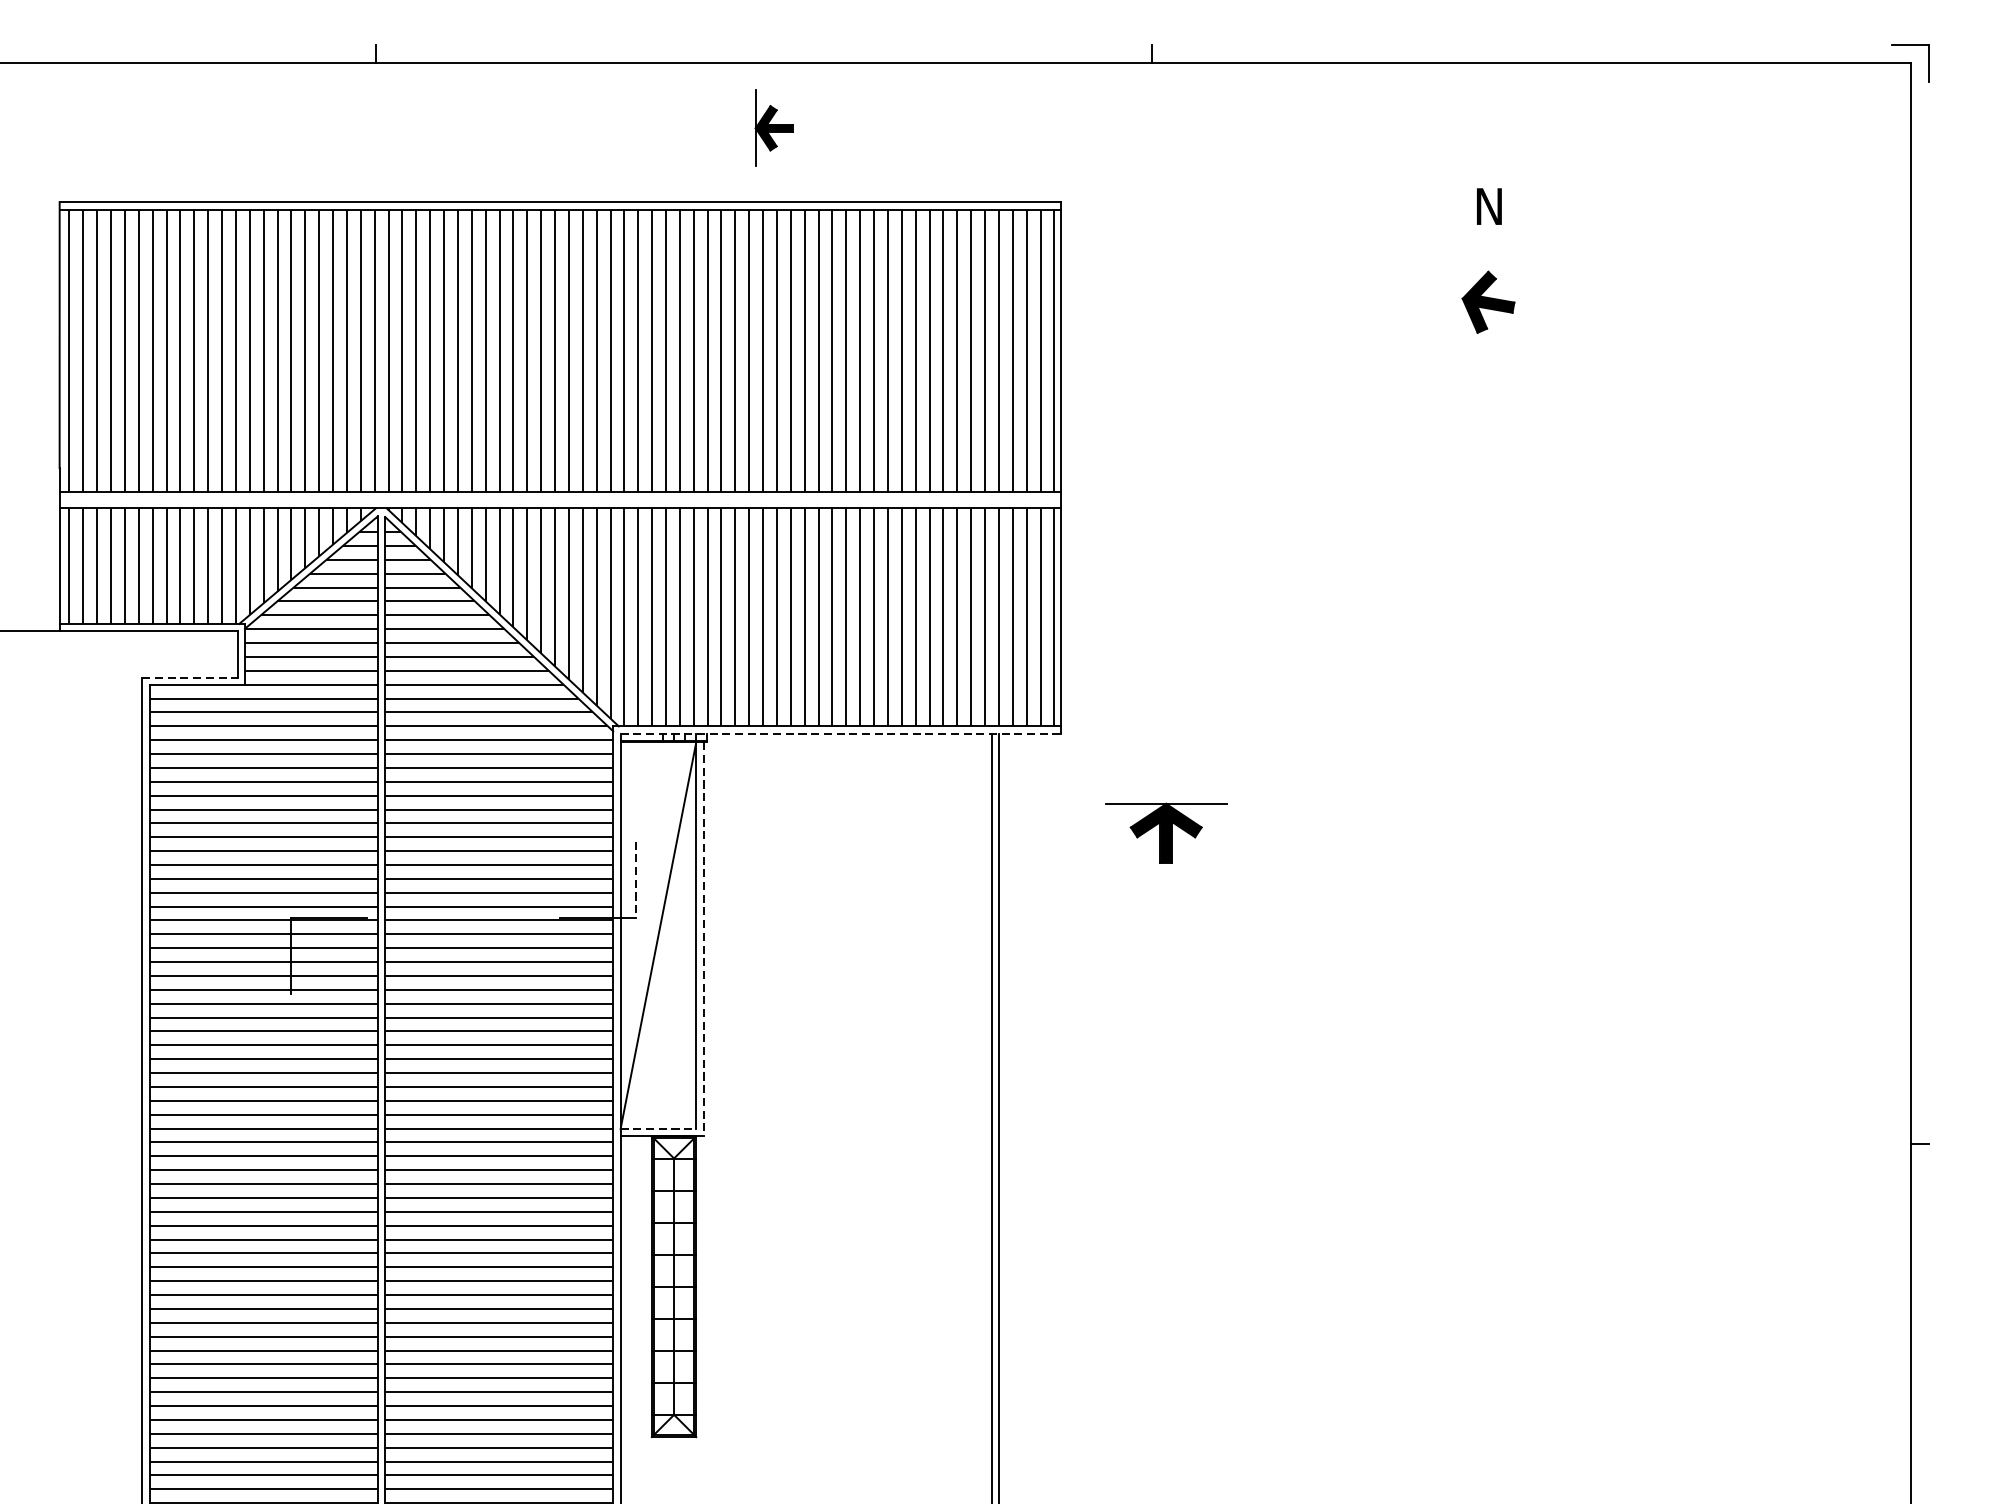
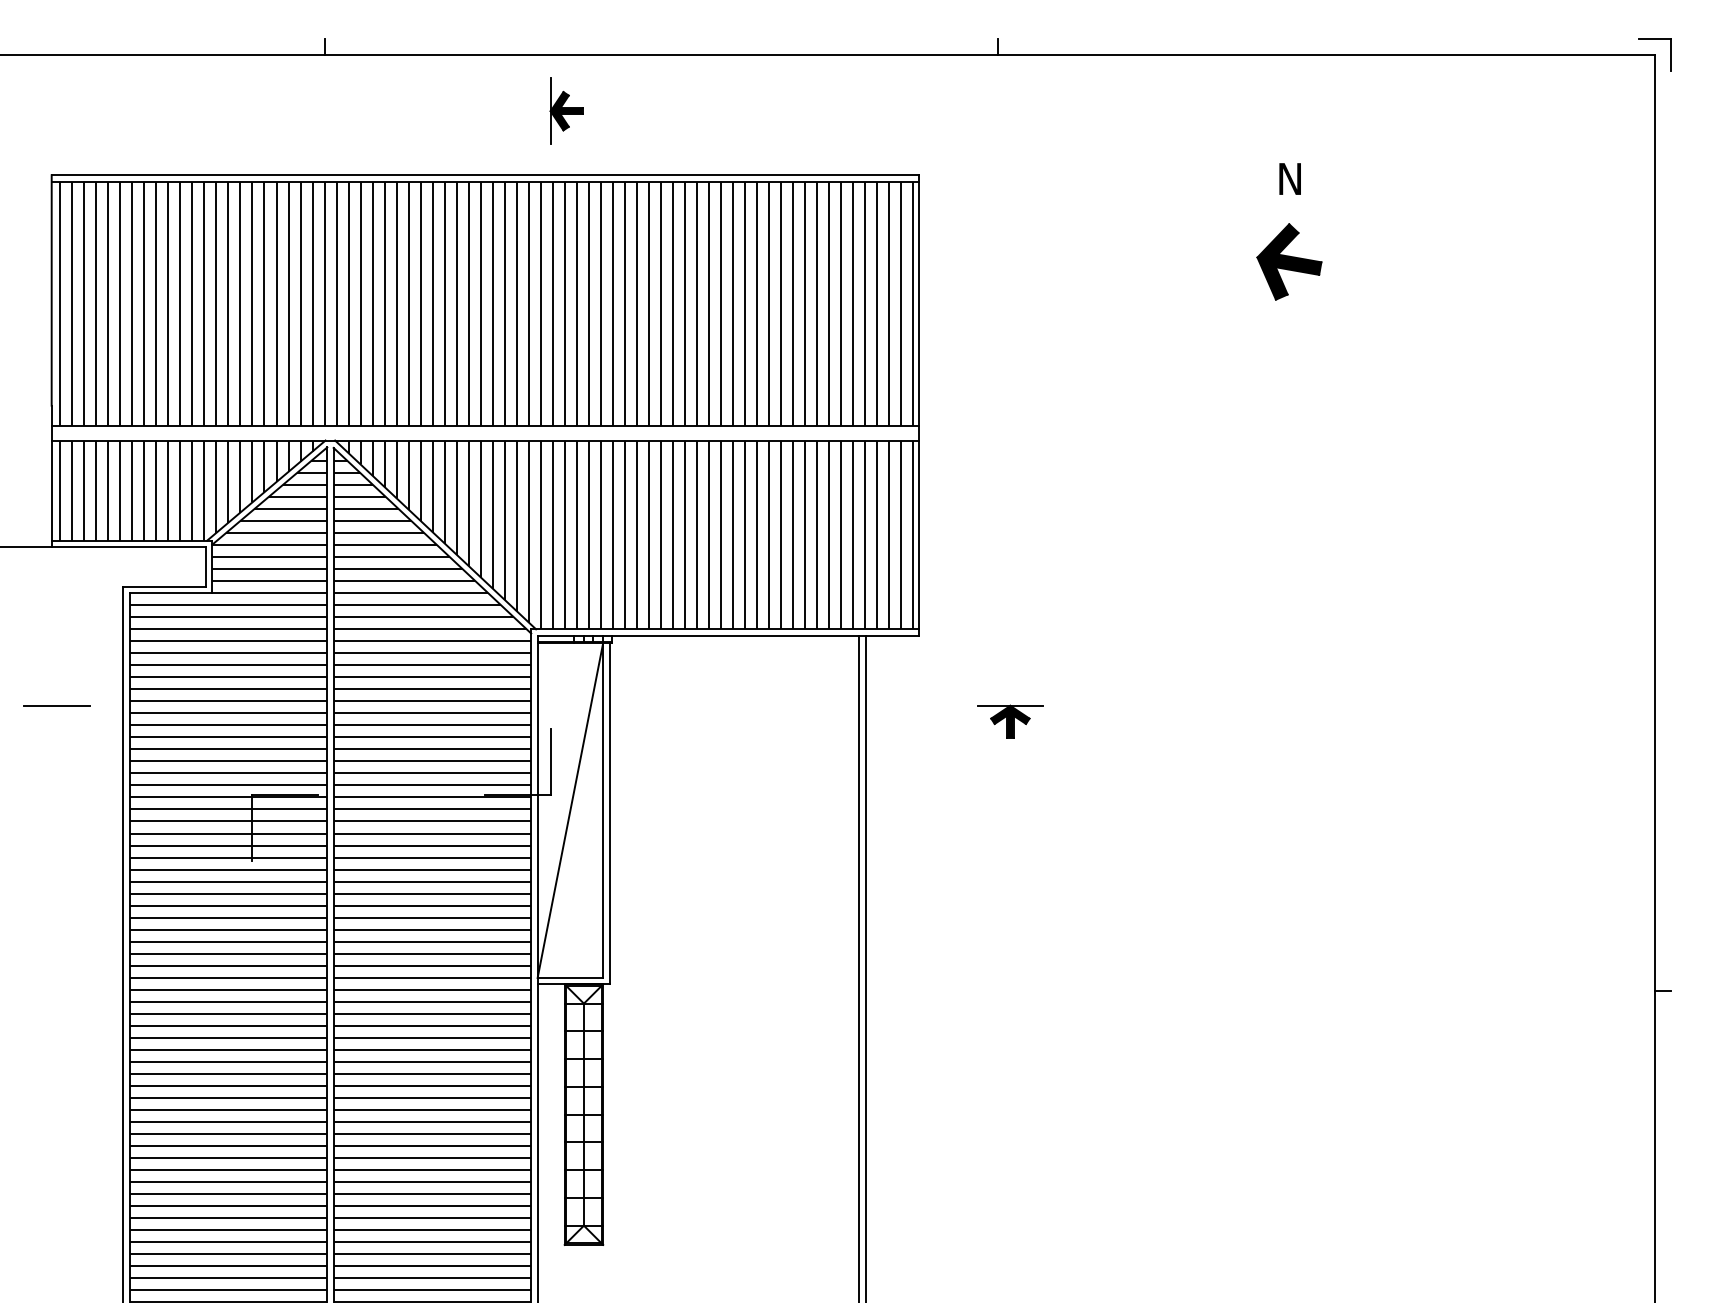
part: (774, 127) -> (566, 110), moved
part: (1488, 301) -> (1289, 261), size x1.43
line: (191, 678) -> (165, 587), dashed -> solid
line: (840, 733) -> (728, 635), dashed -> solid
line: (65, 814) -> (56, 705), added
part: (1166, 832) -> (1010, 721), size x0.62
line: (635, 880) -> (550, 762), dashed -> solid
line: (703, 939) -> (609, 813), dashed -> solid
line: (658, 1128) -> (570, 977), dashed -> solid

